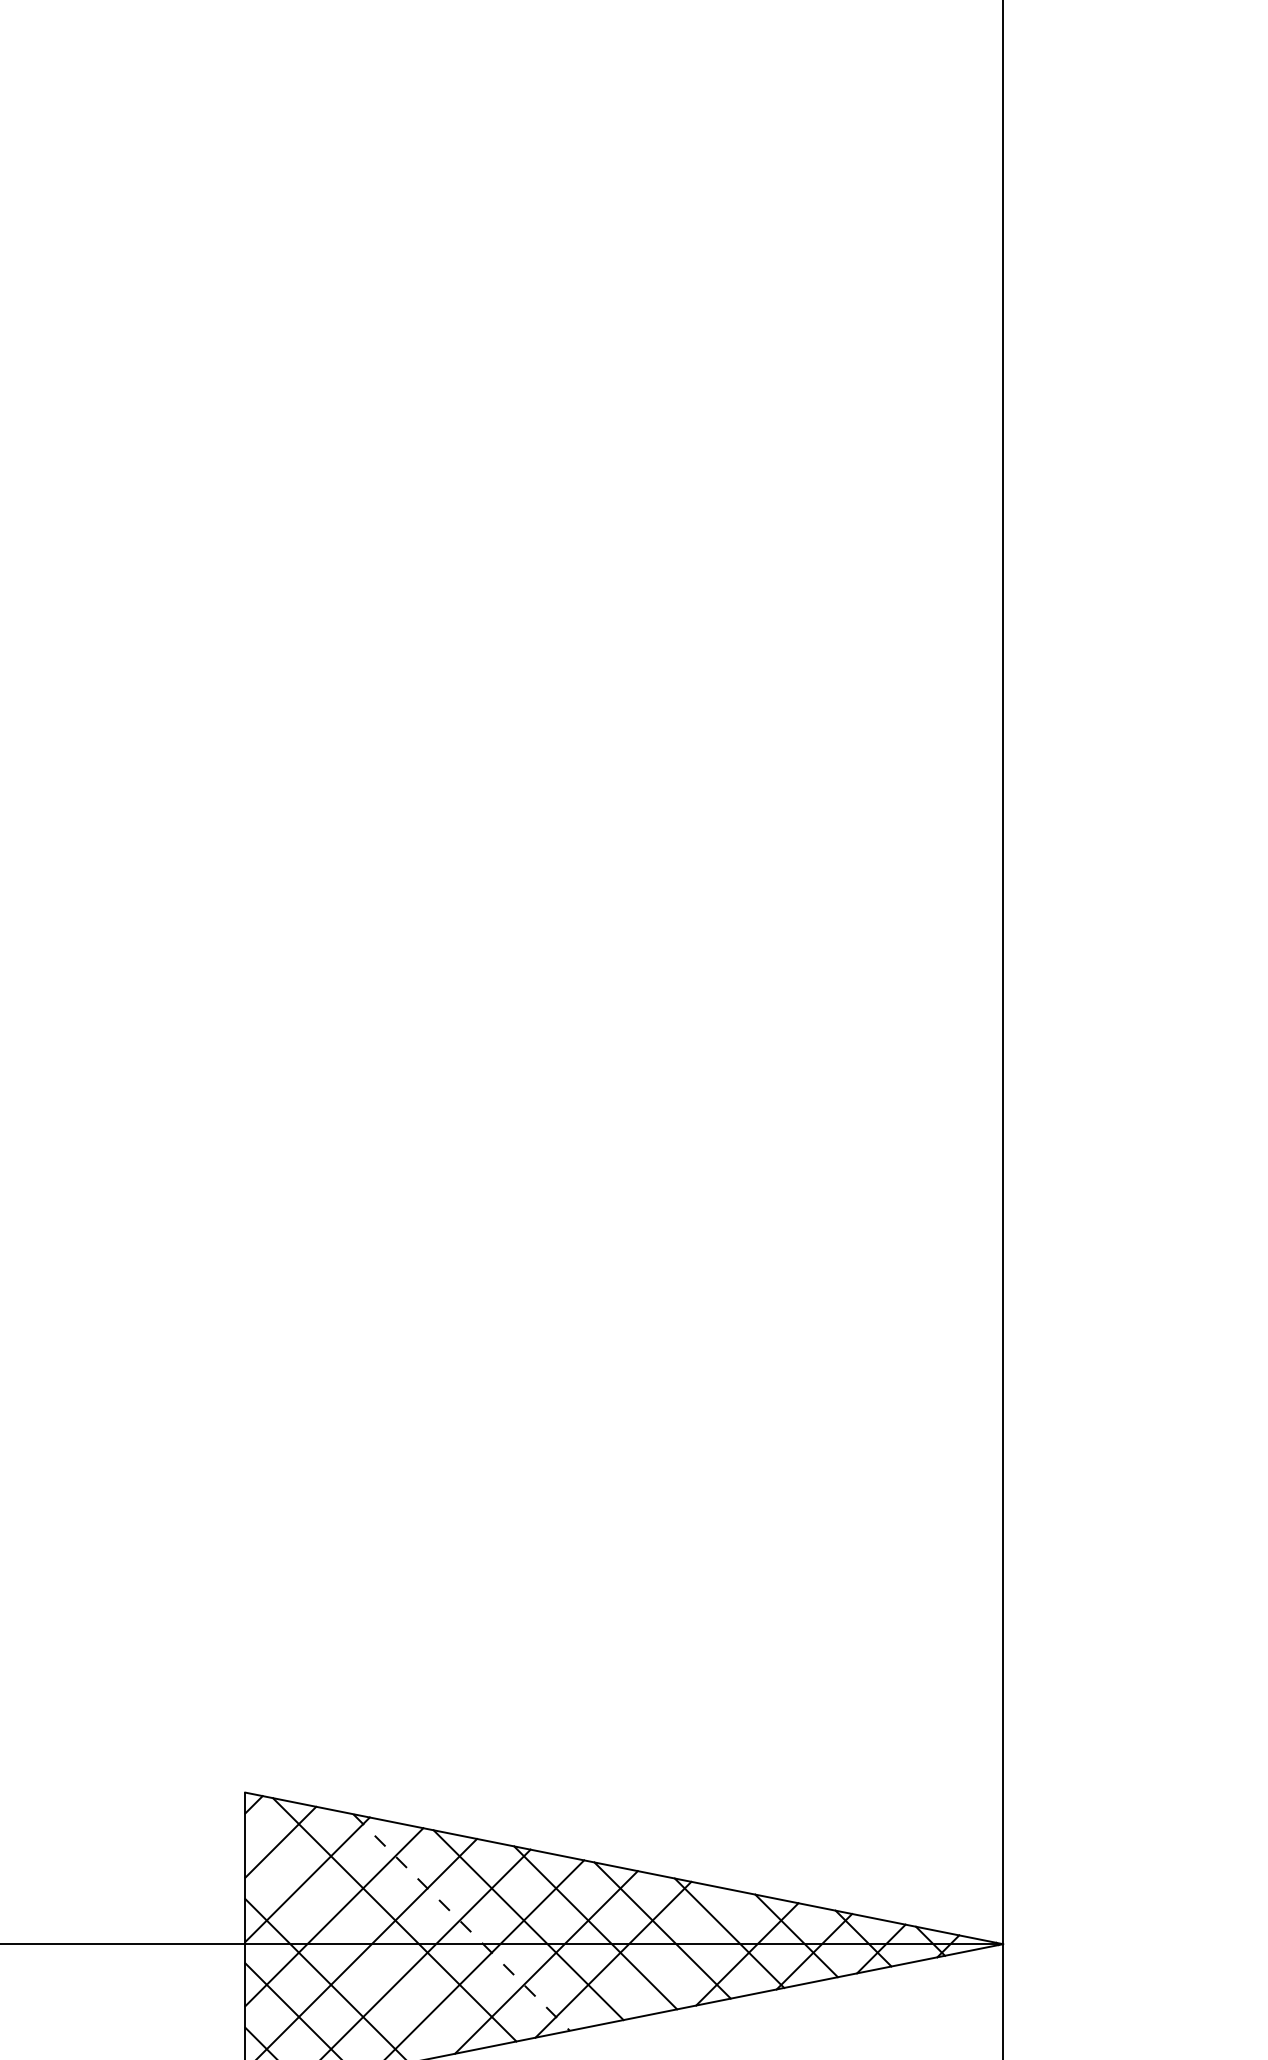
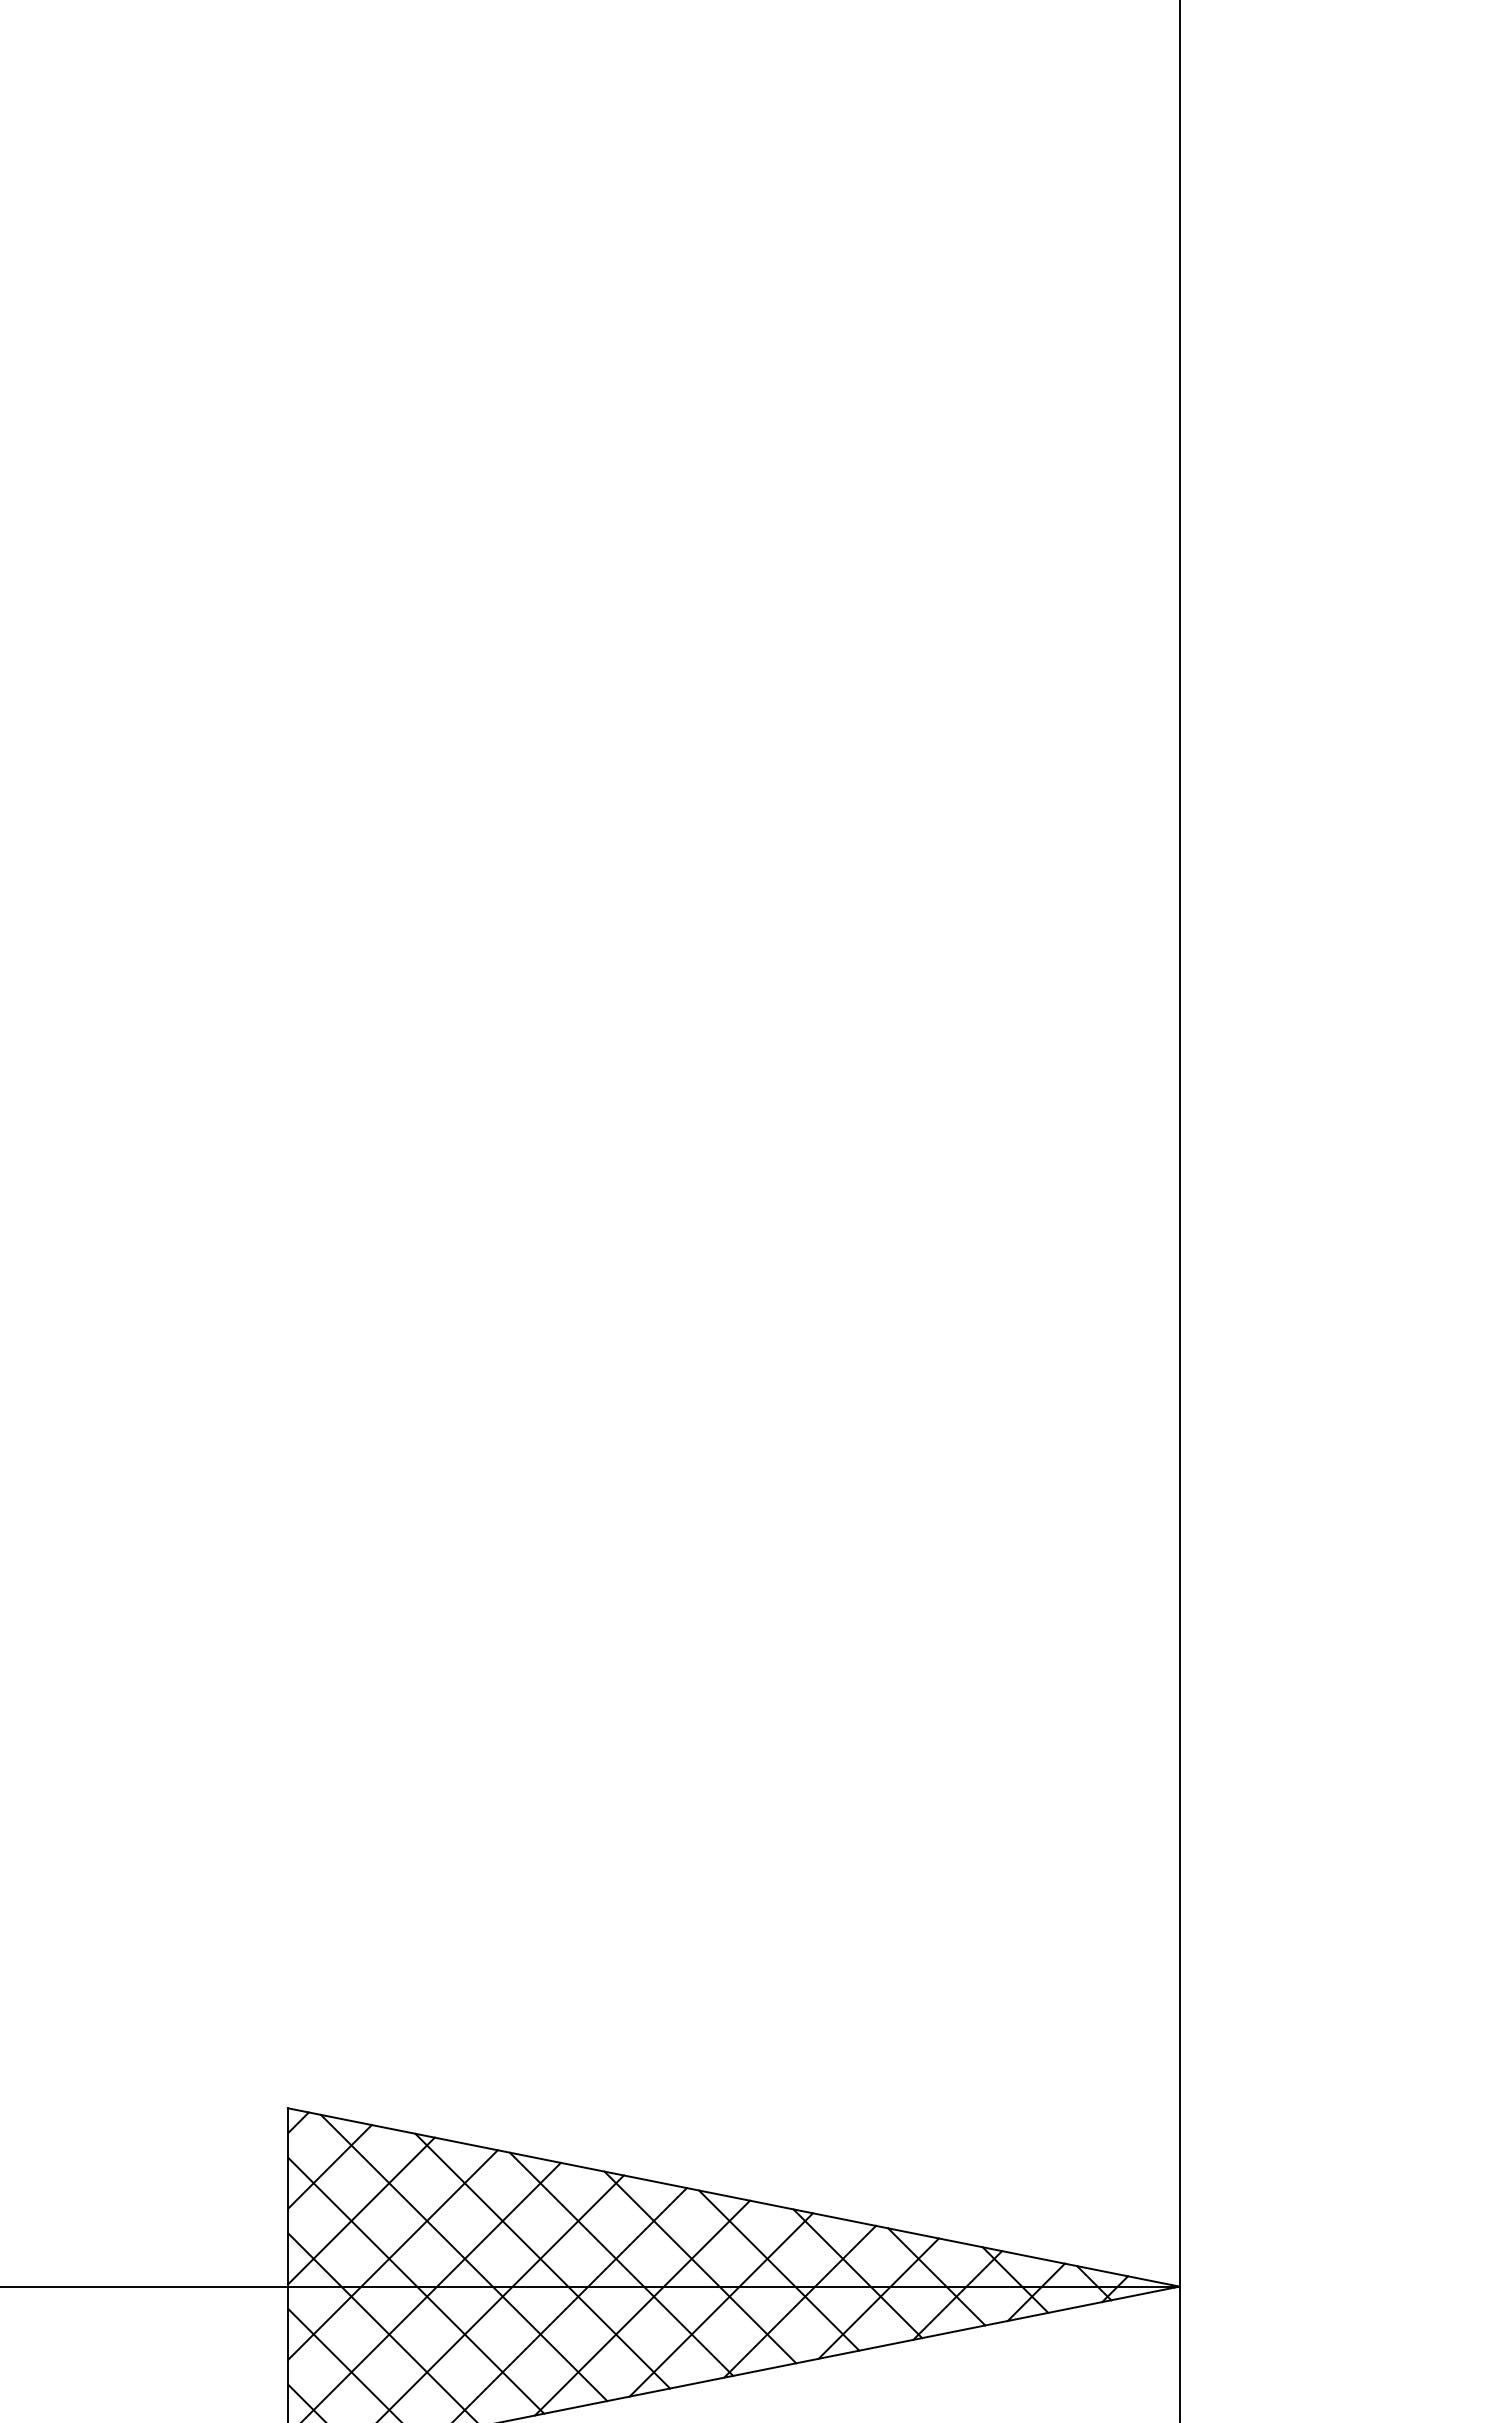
line: (462, 1922) -> (543, 2261), dashed -> solid
line: (354, 1943) -> (416, 2285), added
line: (680, 1956) -> (800, 2301), added

